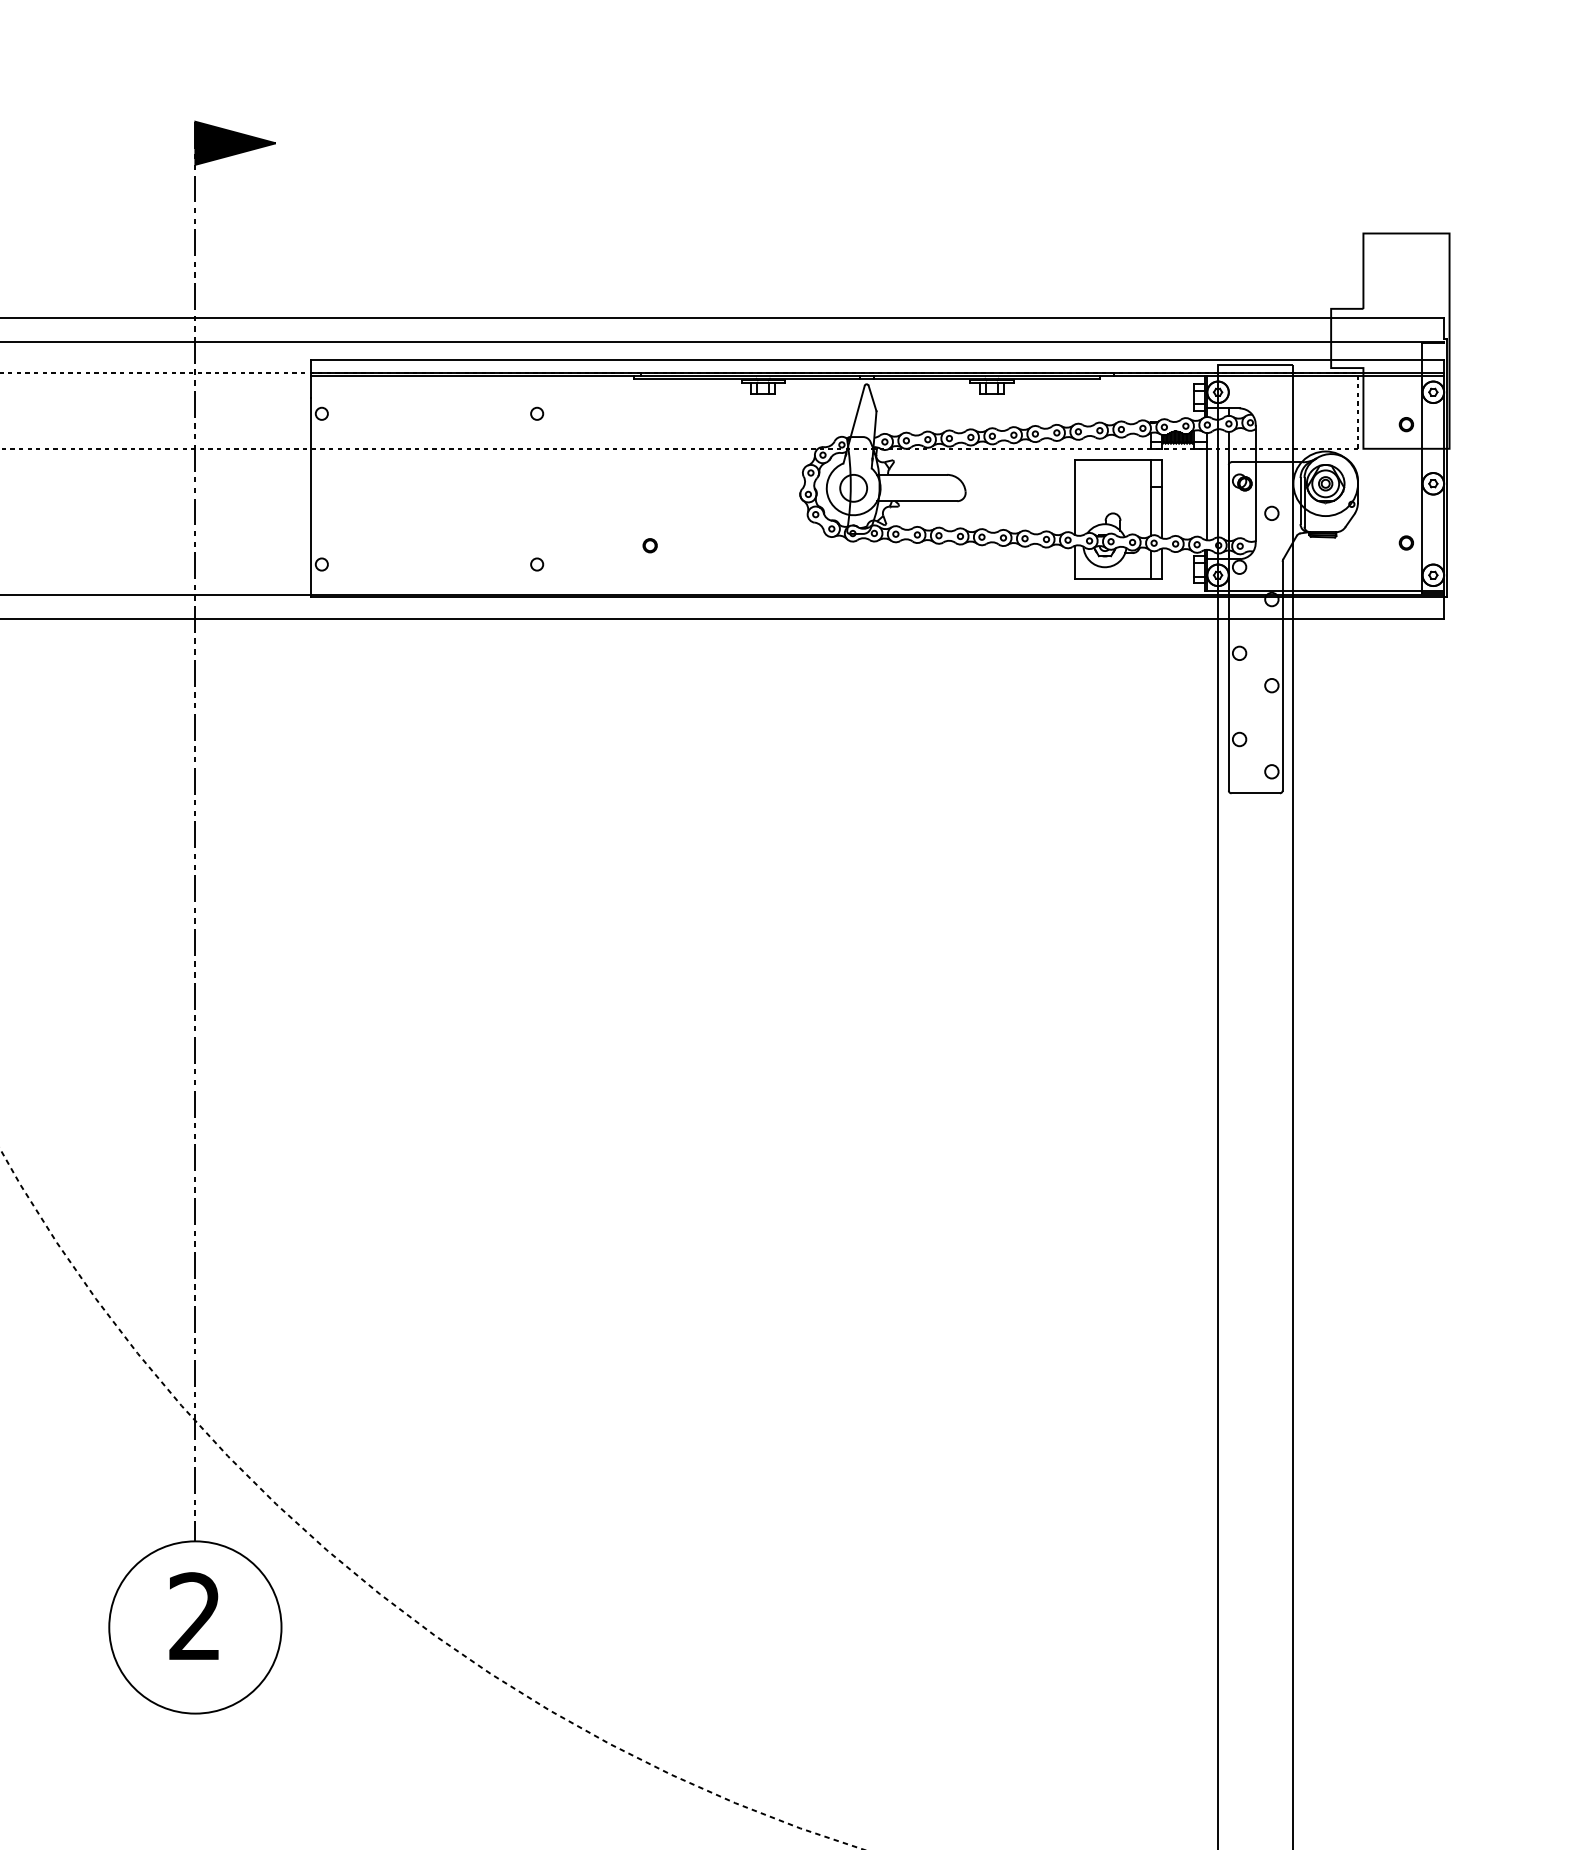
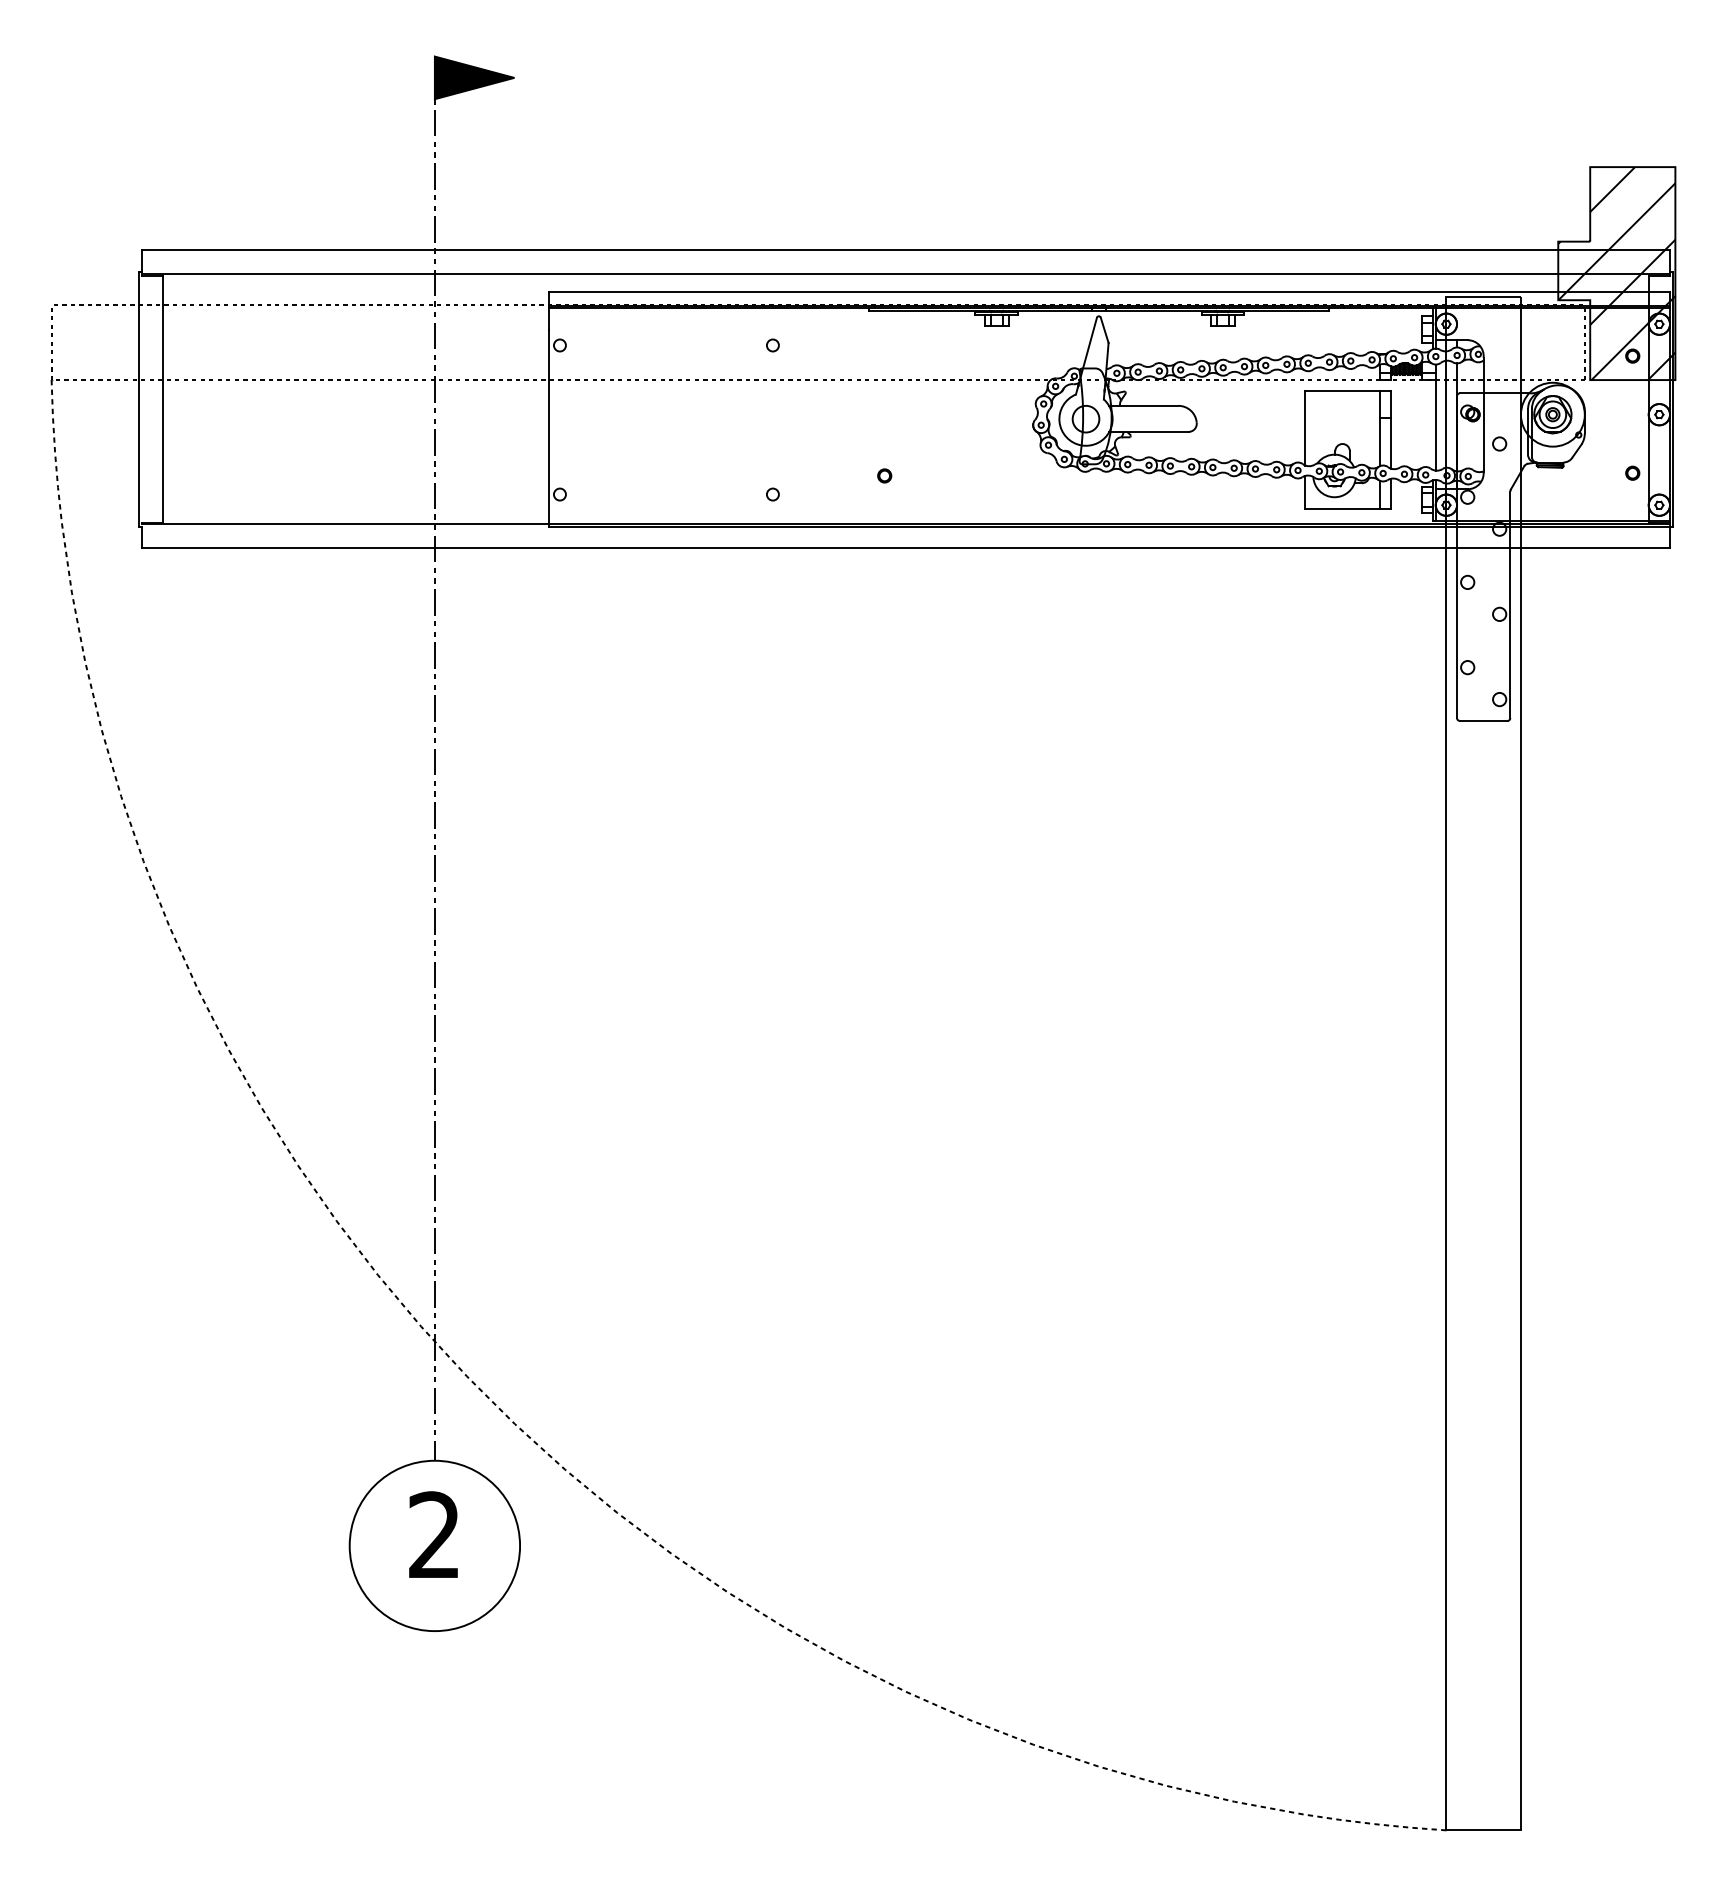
hatch: (1390, 341) -> (1616, 273), added

